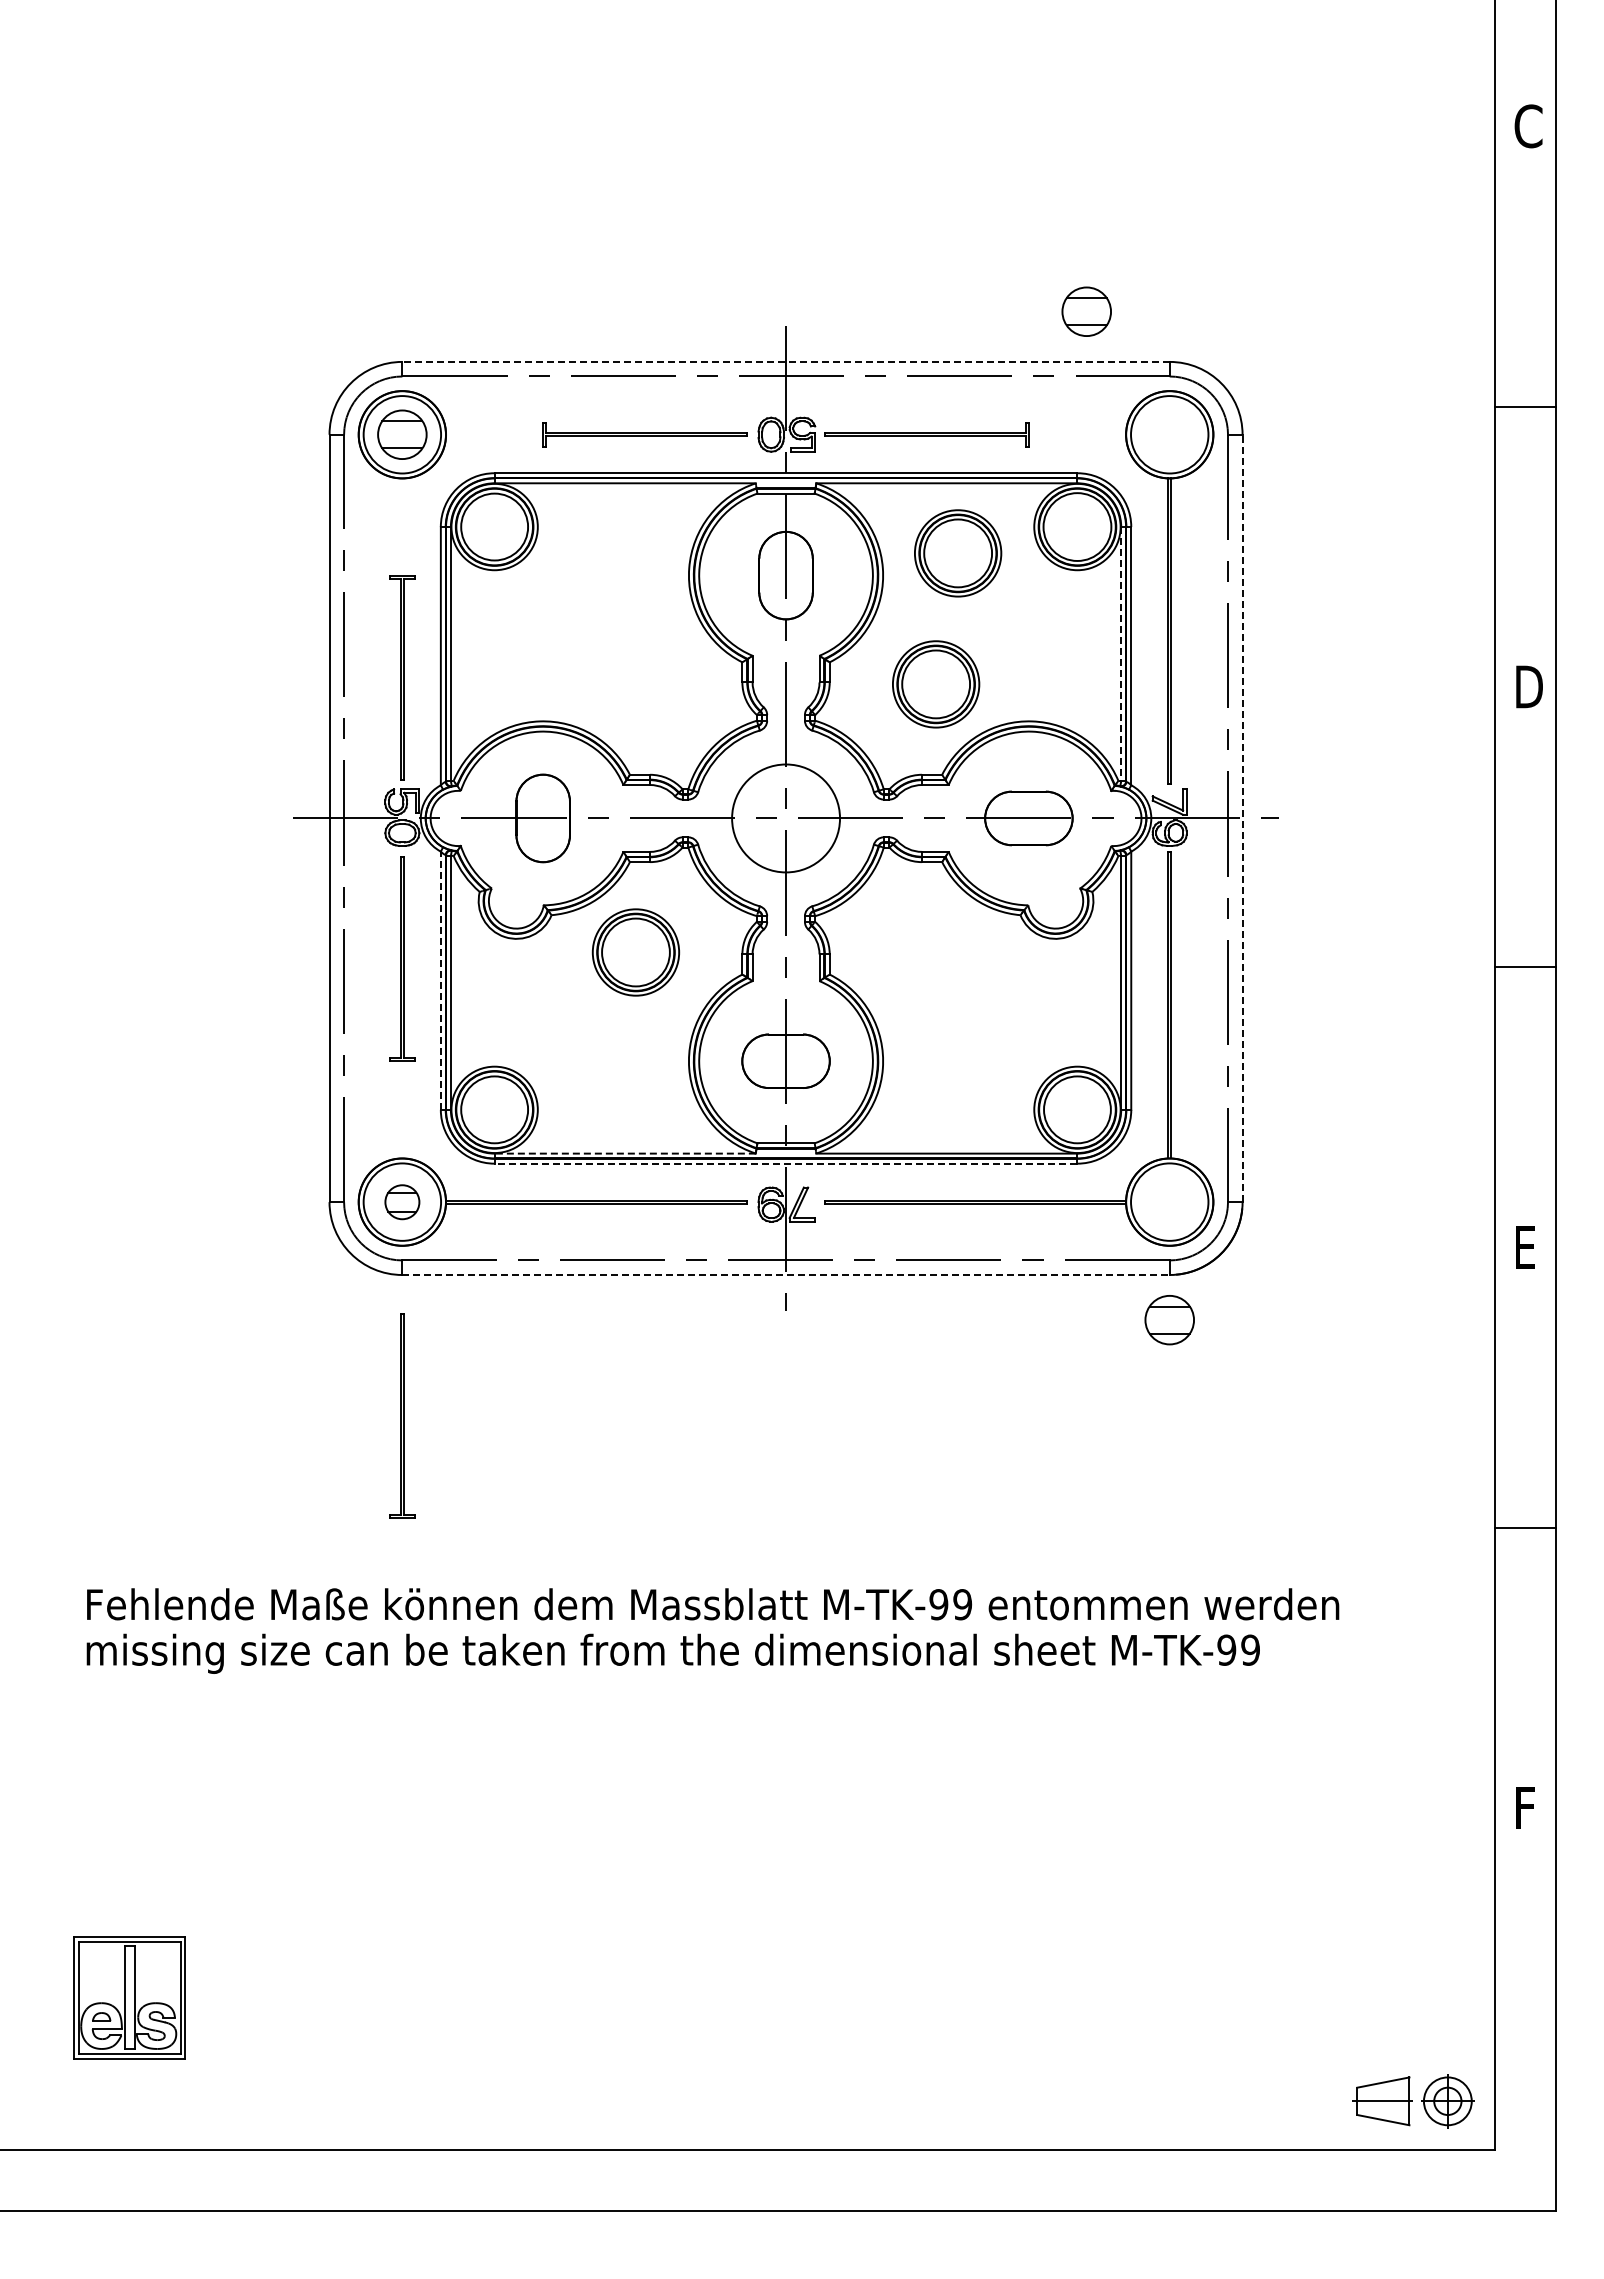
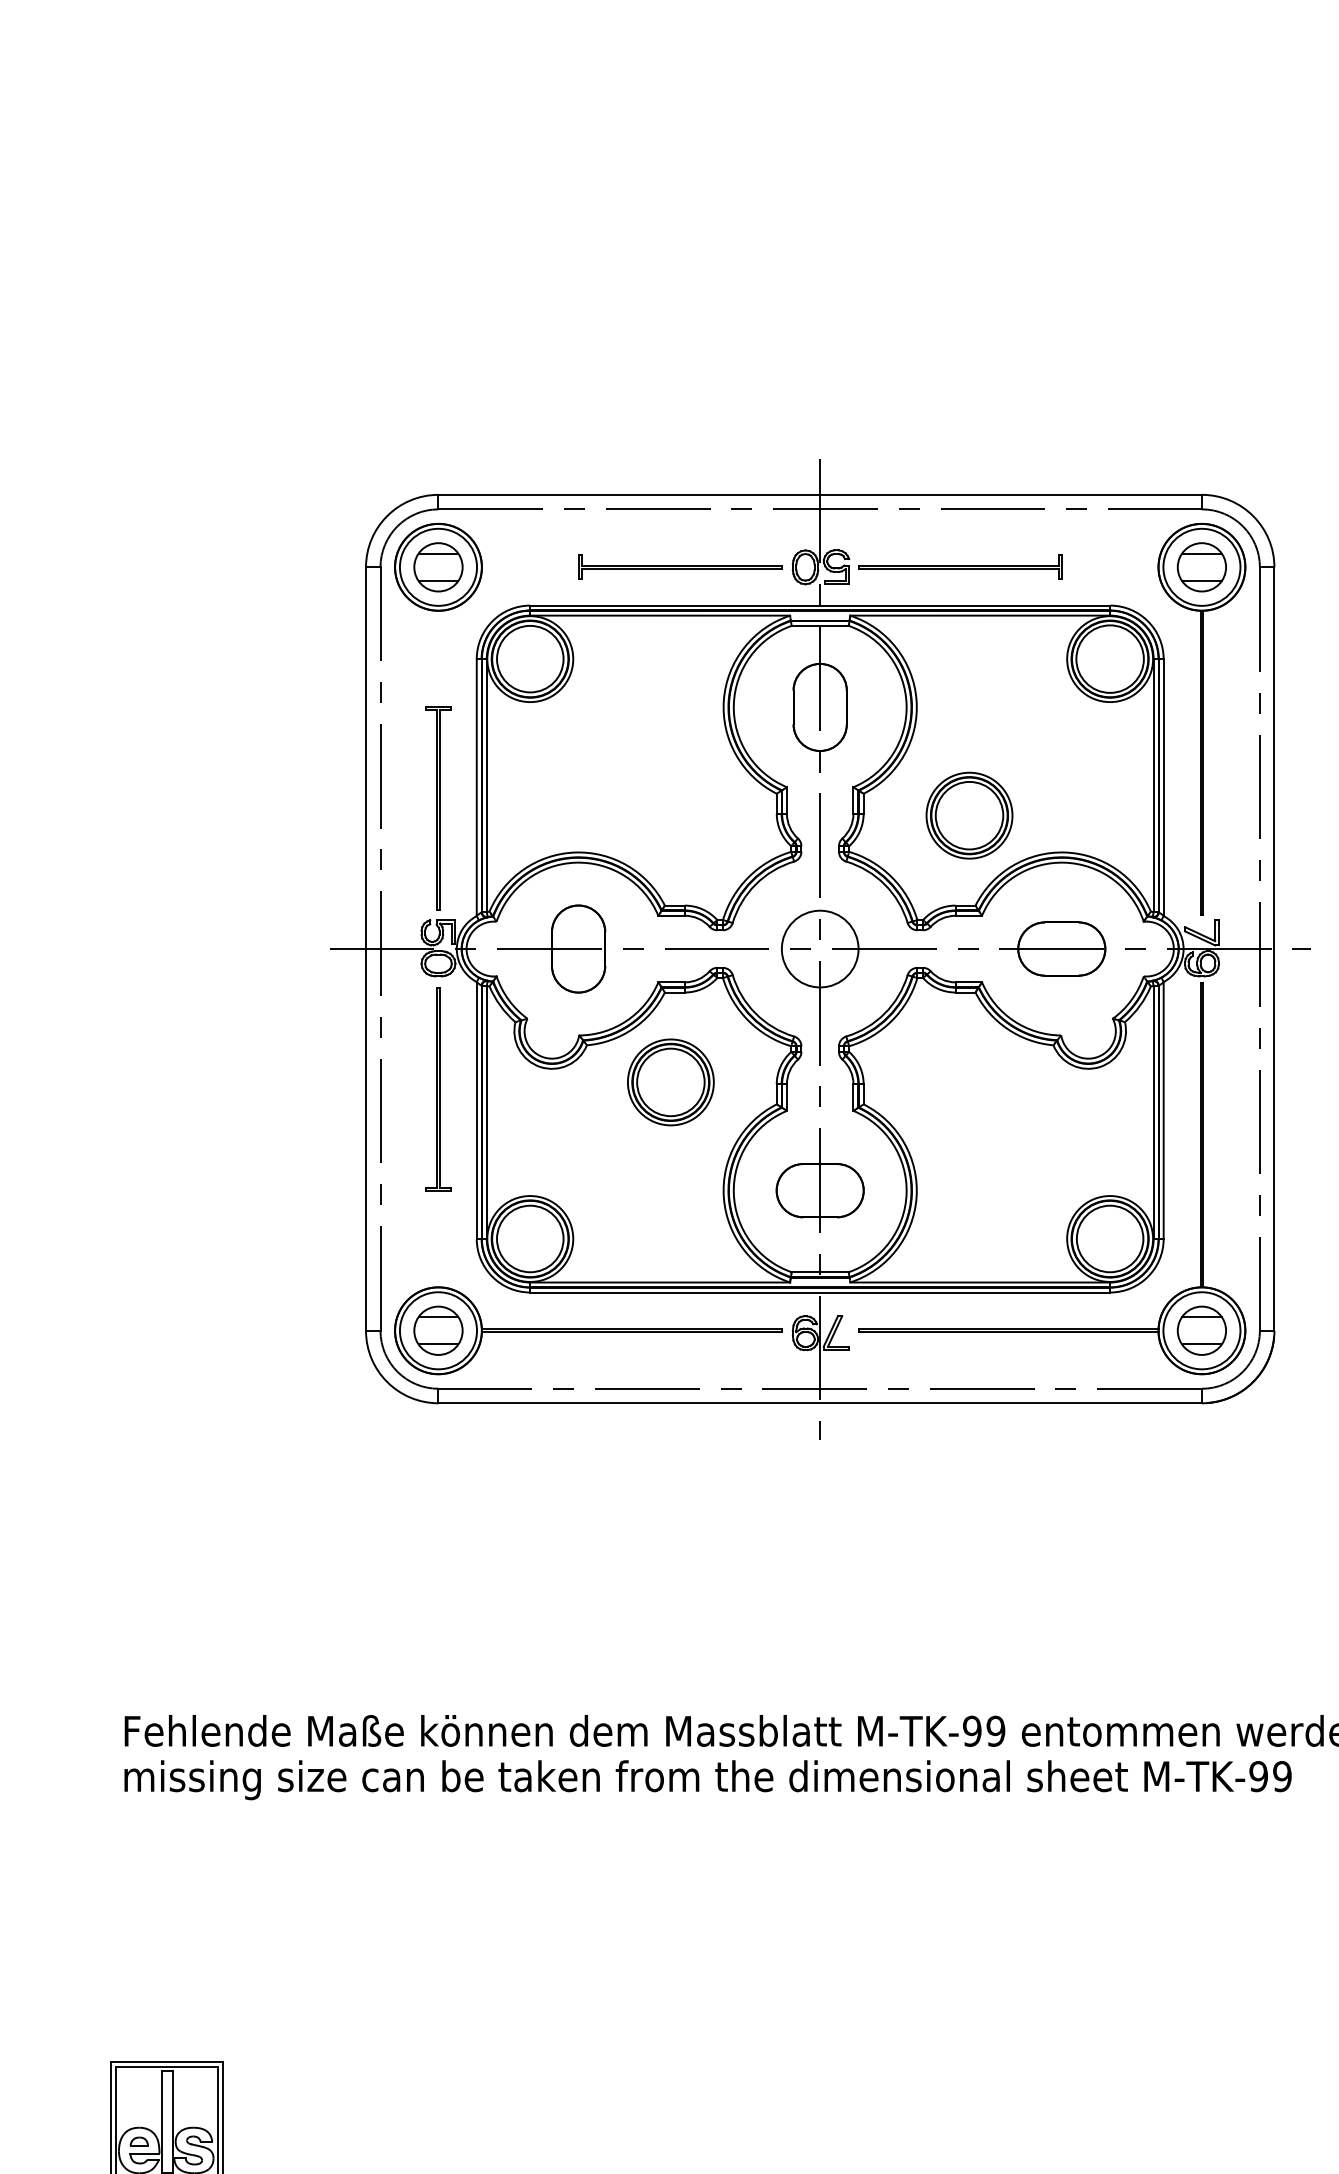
part: (1086, 311) -> (1201, 567), moved
line: (786, 361) -> (820, 494), dashed -> solid
part: (958, 553) -> (991, 685), removed
line: (1121, 654) -> (1153, 785), dashed -> solid
circle: (785, 818) -> (819, 949), size x0.71
line: (1242, 818) -> (1274, 949), dashed -> solid
line: (440, 980) -> (476, 1110), dashed -> solid
line: (625, 1153) -> (660, 1282), dashed -> solid
line: (785, 1163) -> (819, 1292), dashed -> solid
part: (402, 1202) -> (438, 1331), size x1.43
line: (786, 1275) -> (820, 1403), dashed -> solid
part: (1169, 1320) -> (1201, 1331), moved
part: (402, 1415) -> (438, 1543), removed

